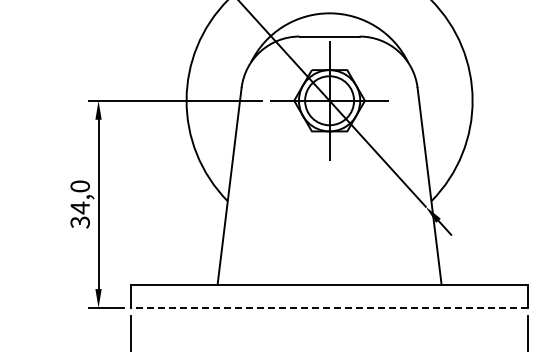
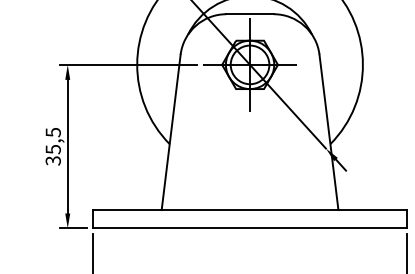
text: (79, 197) -> (52, 141), 34,0 -> 35,5
line: (329, 308) -> (249, 228), dashed -> solid

